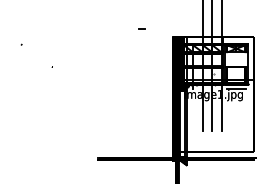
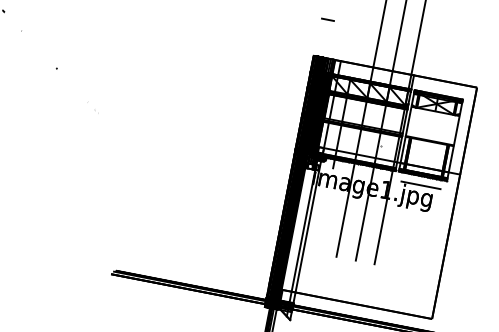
line: (141, 28) -> (327, 19), moved

